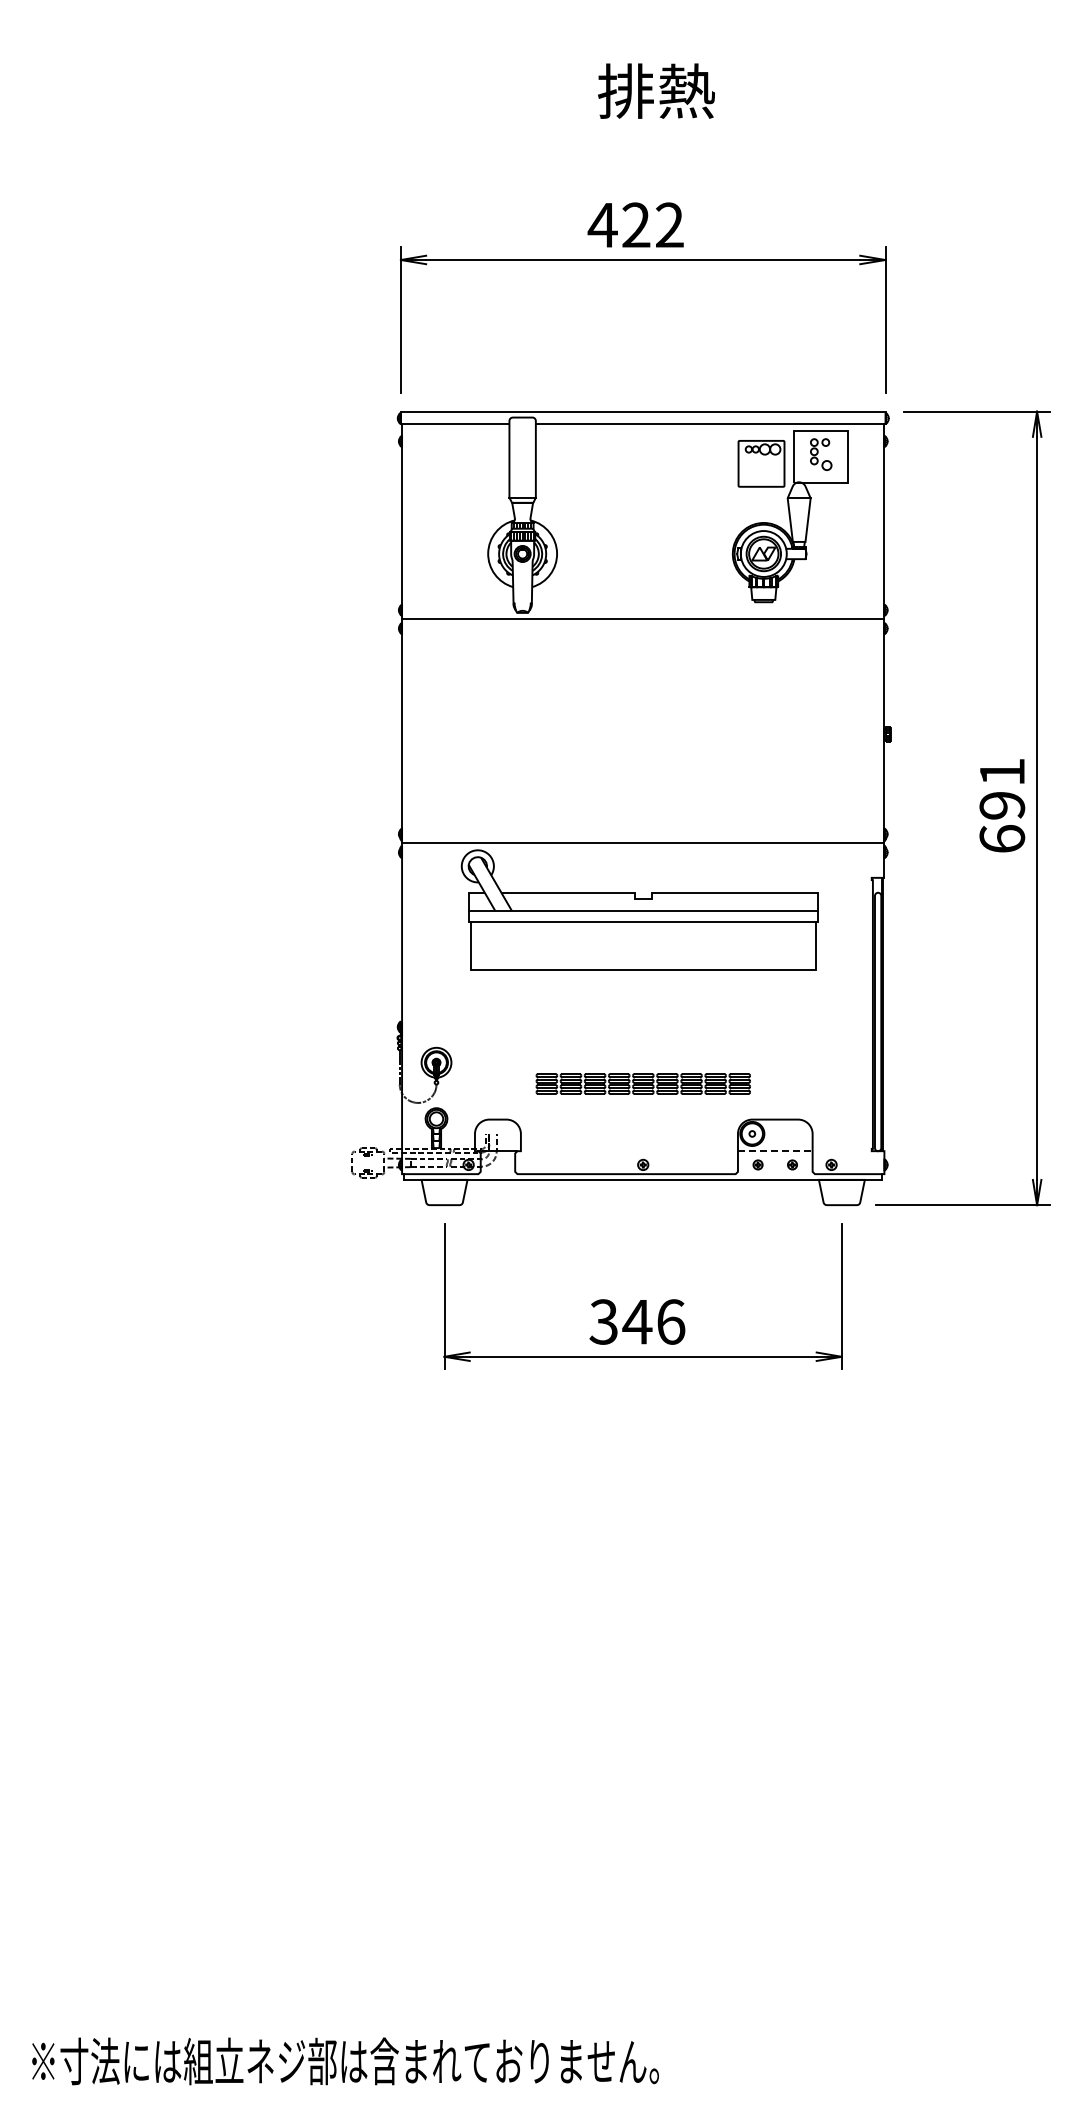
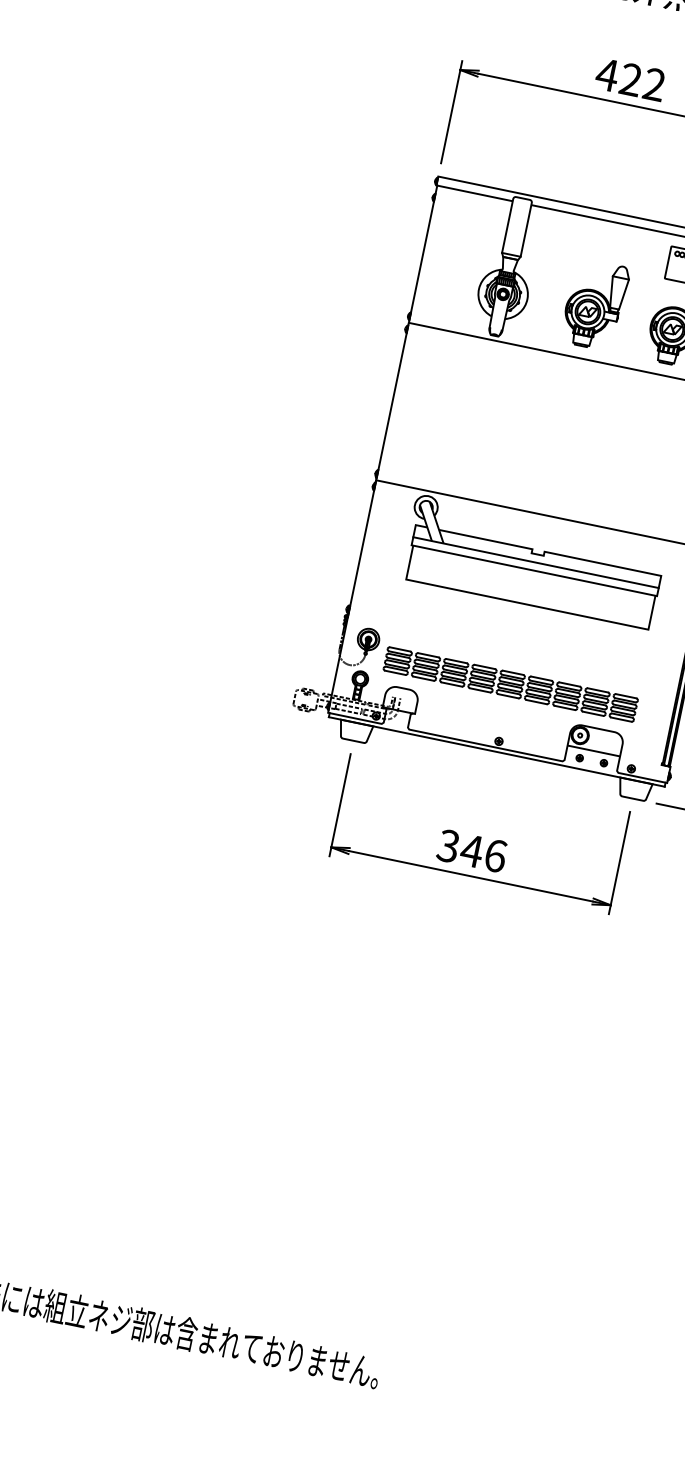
part: (650, 542) -> (594, 304), added
part: (643, 1083) -> (511, 684), size x1.67
line: (775, 1151) -> (593, 751), dashed -> solid

